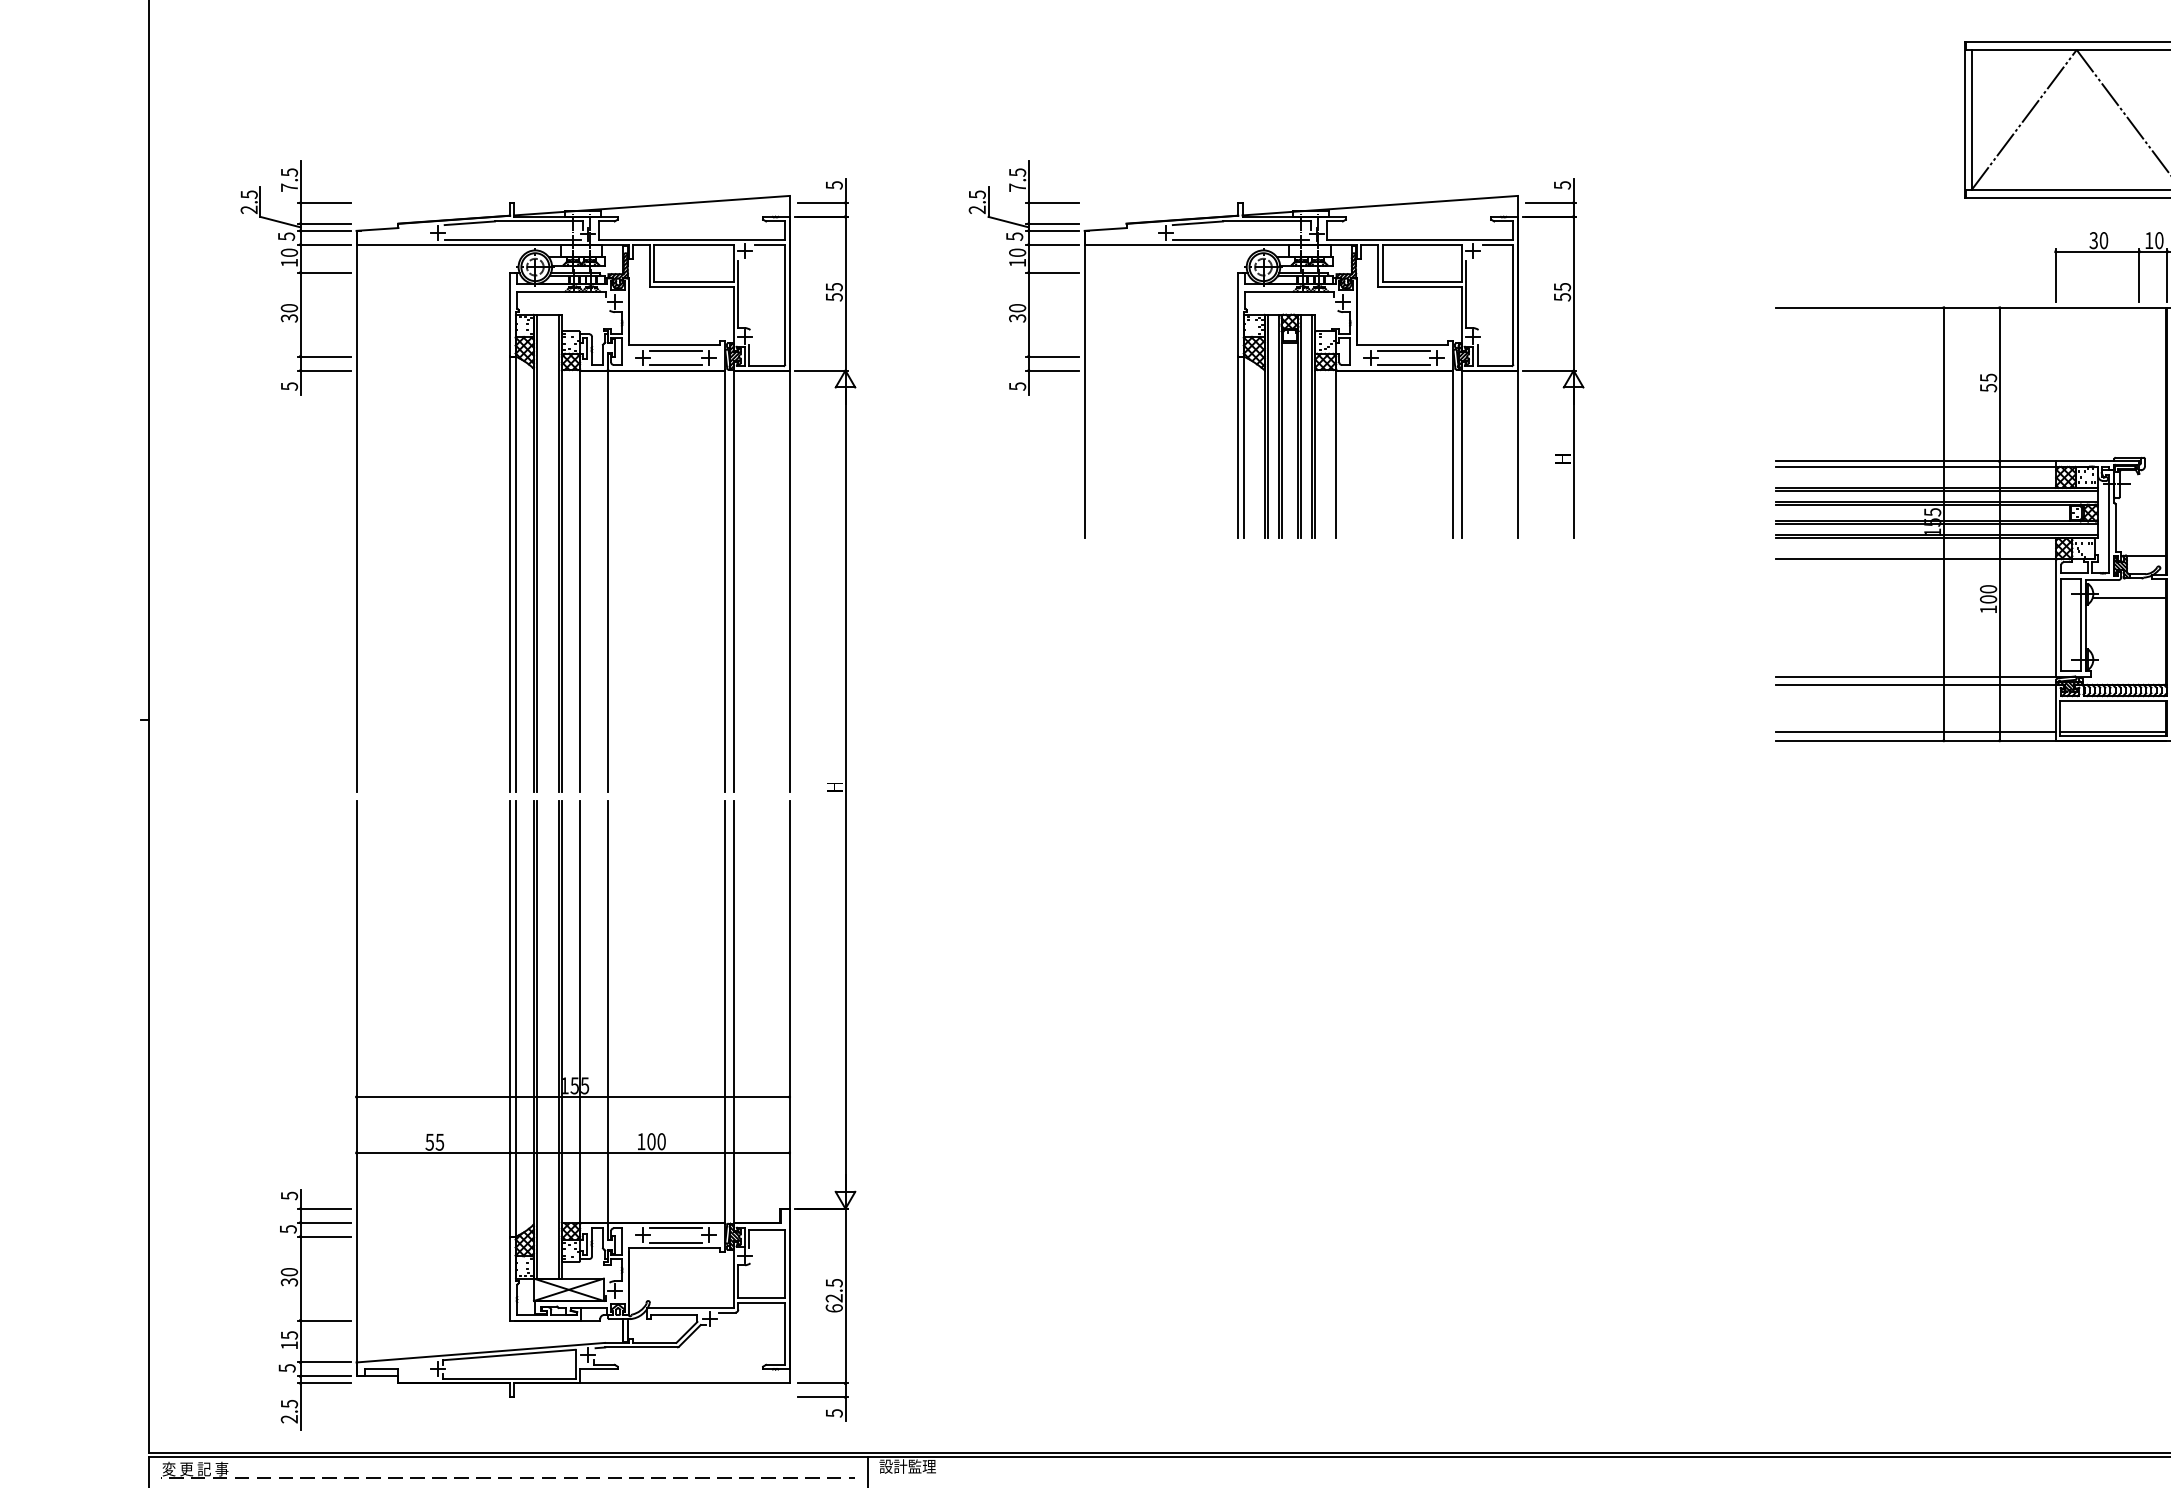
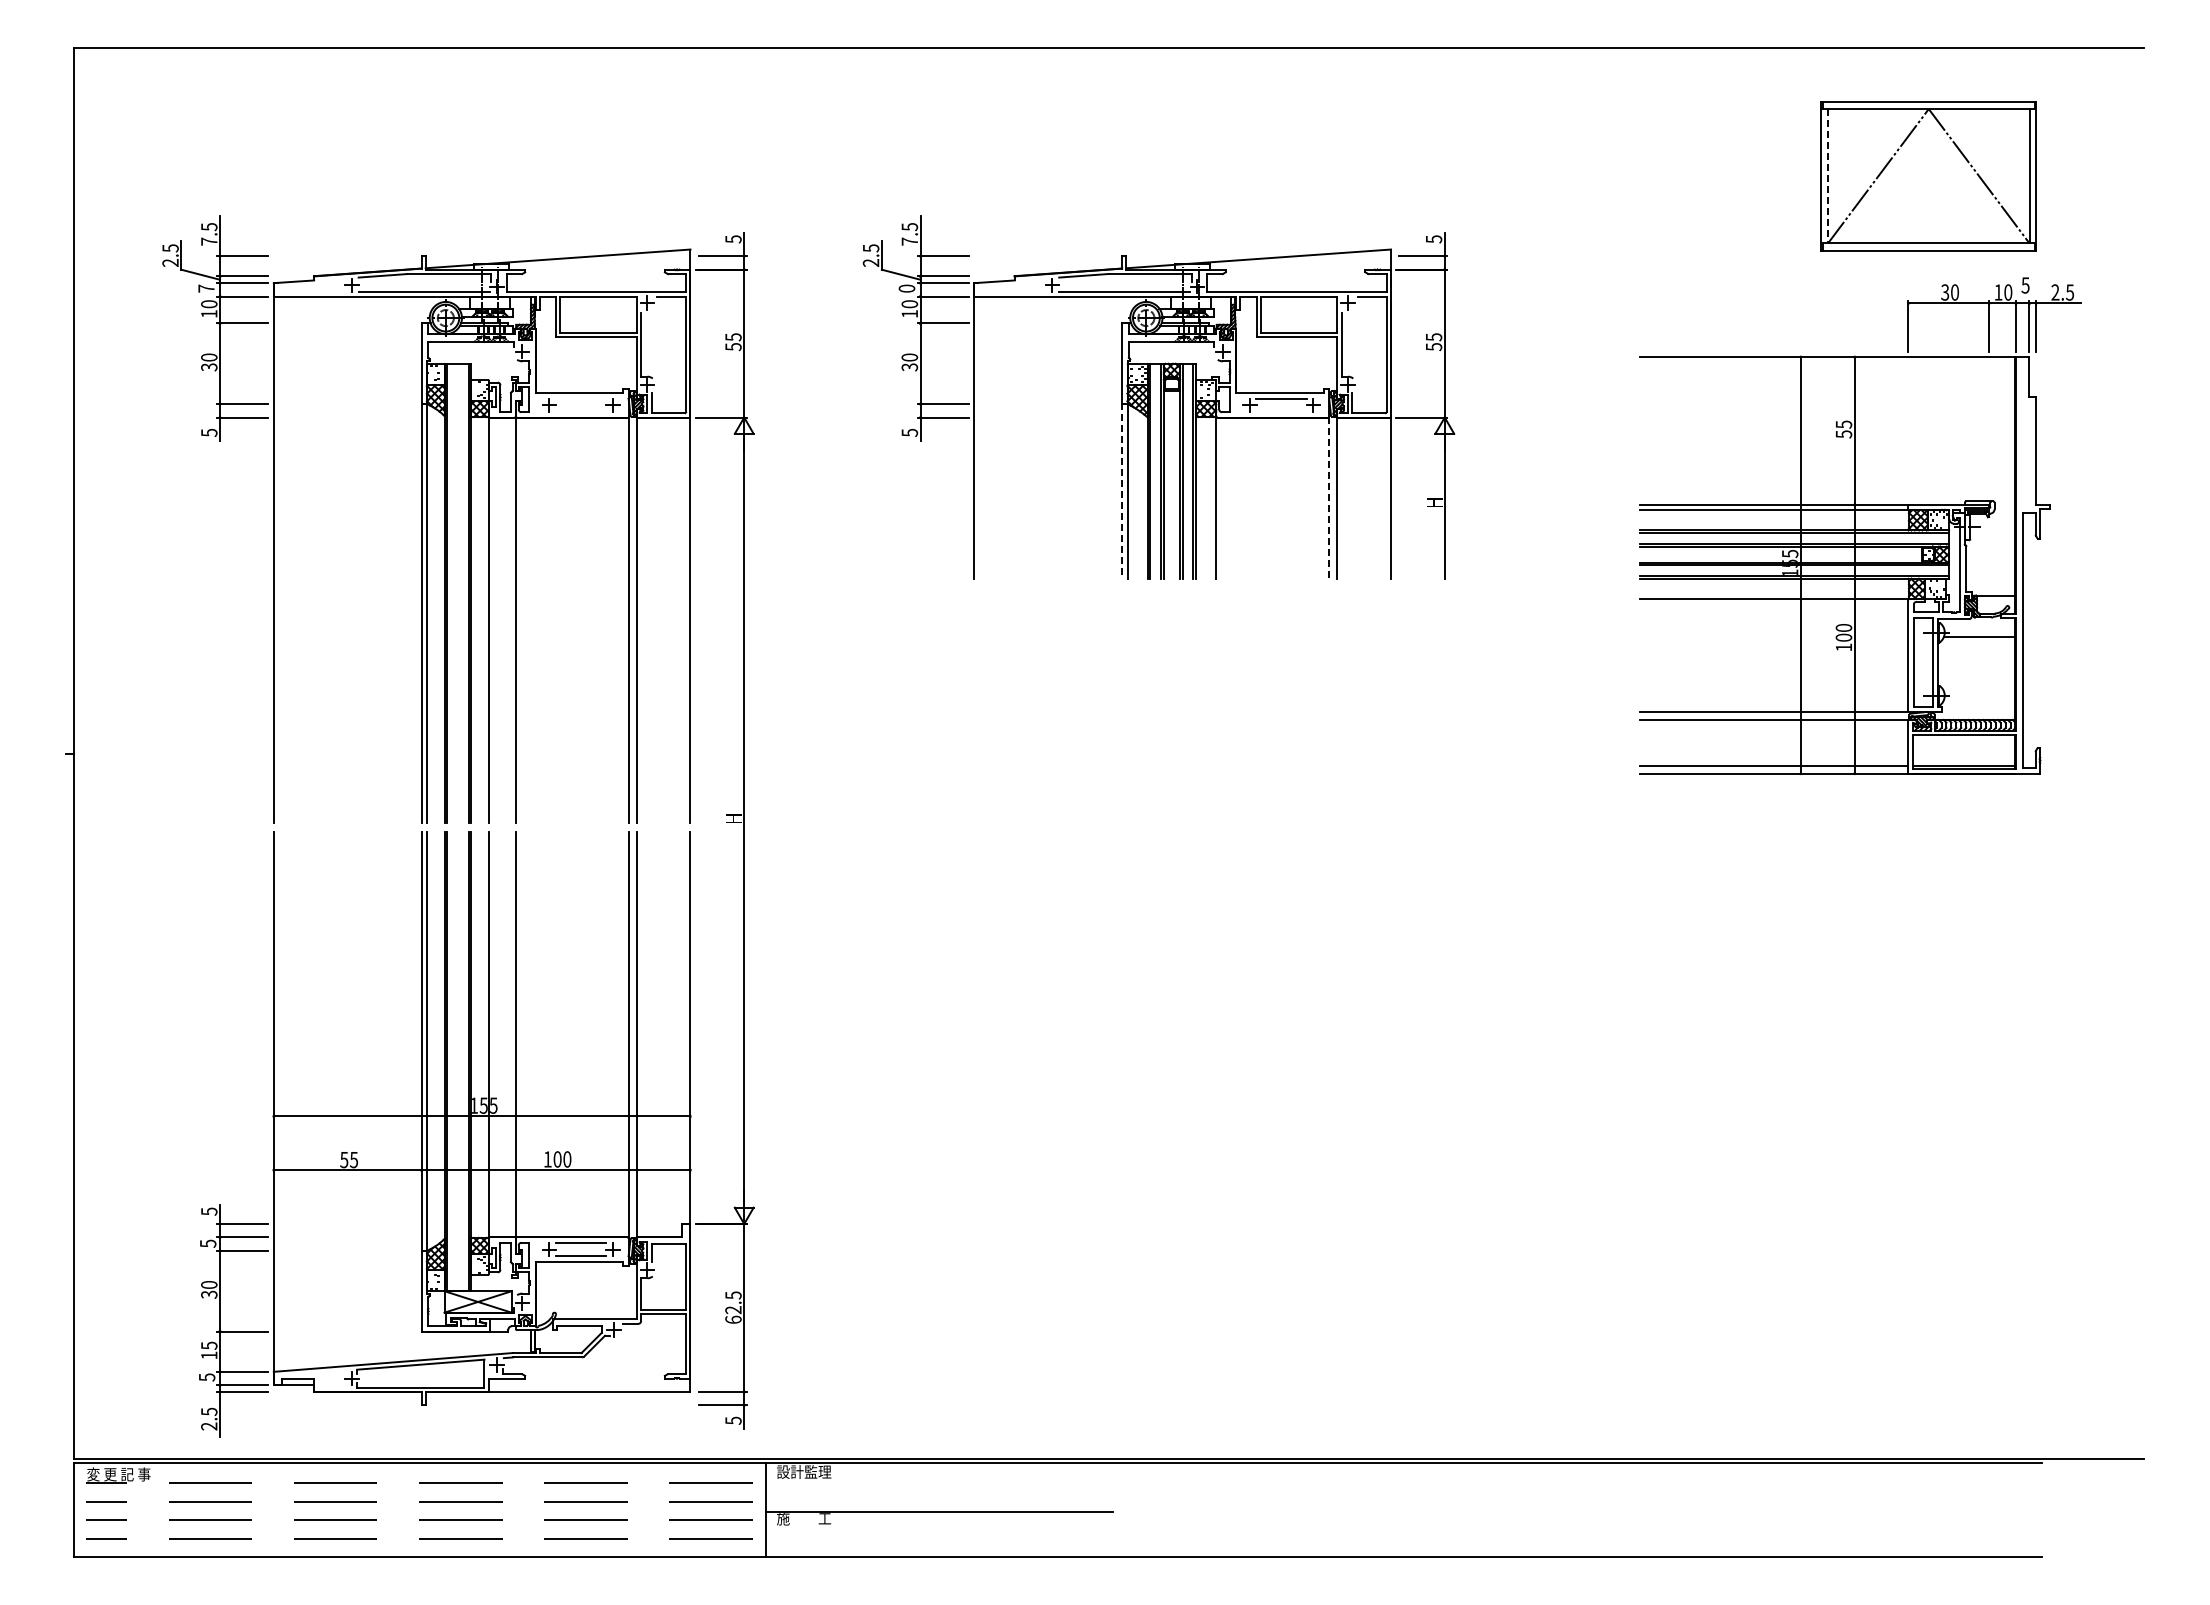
line: (1971, 120) -> (1827, 176), solid -> dashed
text: (286, 236) -> (206, 288), 5 -> 7
text: (1014, 236) -> (906, 288), 5 -> 0
line: (675, 350) -> (580, 398), removed
line: (675, 365) -> (580, 412), removed
line: (1403, 365) -> (1281, 412), removed
line: (1238, 447) -> (1122, 491), solid -> dashed
line: (1453, 454) -> (1329, 498), solid -> dashed

